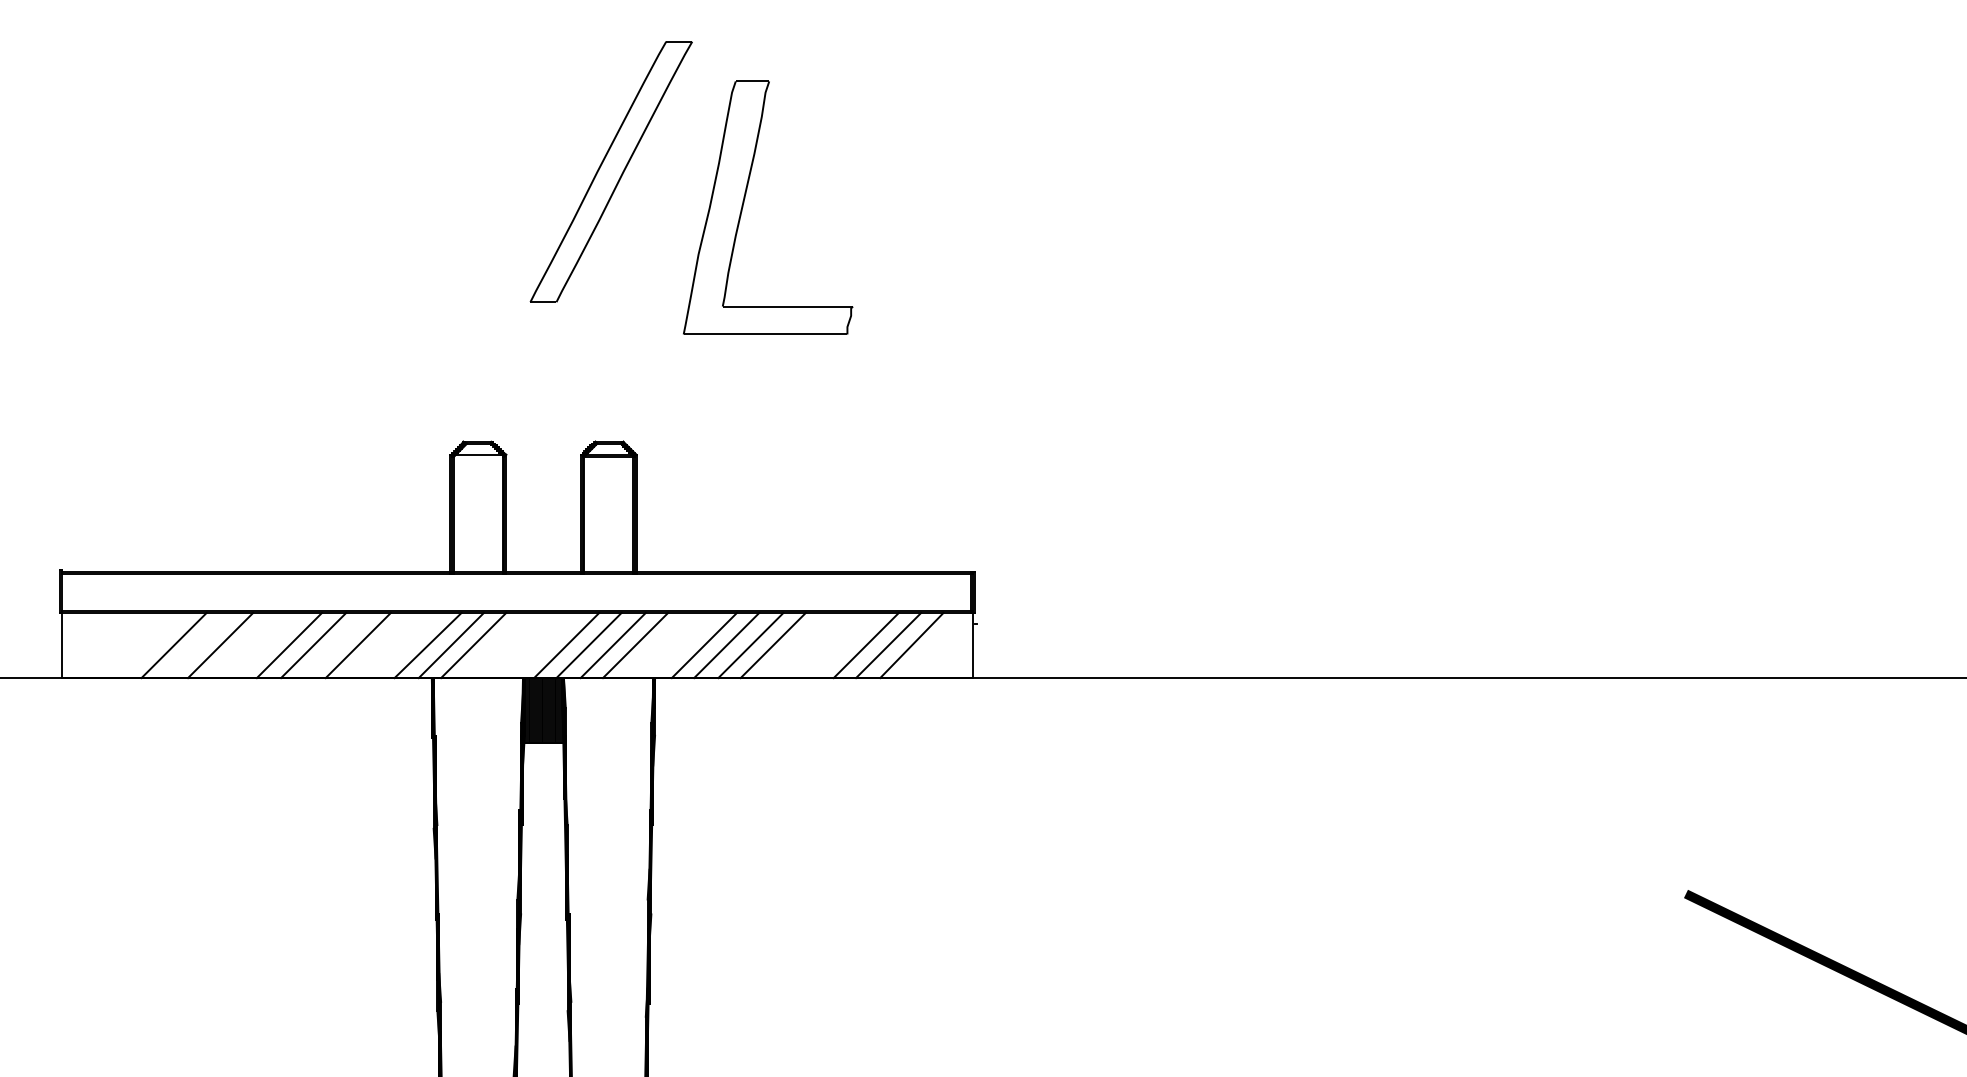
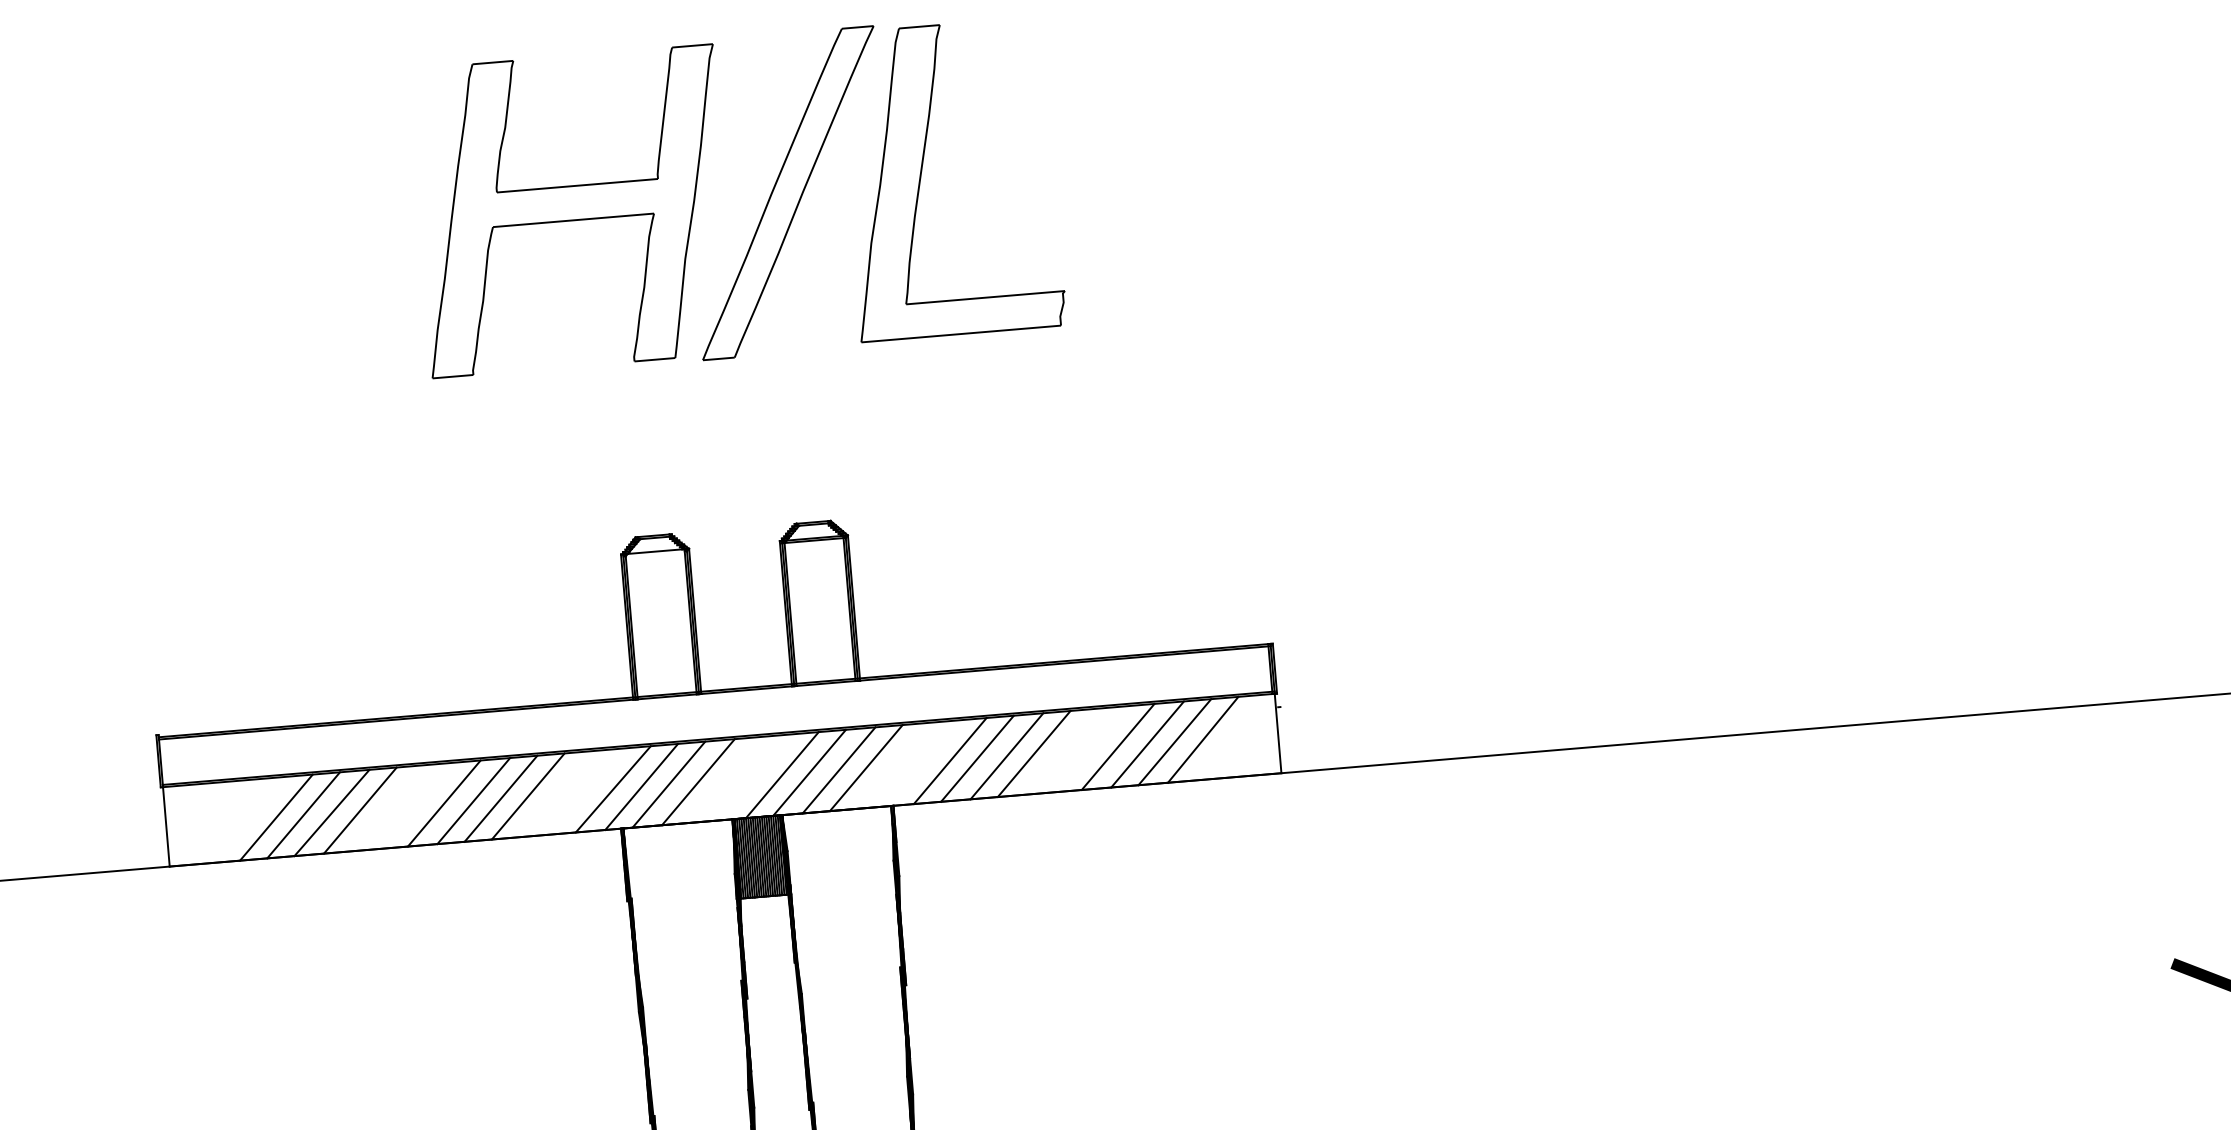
part: (434, 171) -> (572, 210), added
part: (744, 203) -> (922, 176), moved
line: (151, 645) -> (276, 817), added
line: (196, 645) -> (330, 813), added
line: (335, 645) -> (500, 798), added
line: (497, 645) -> (697, 782), added
line: (841, 645) -> (1117, 747), added

